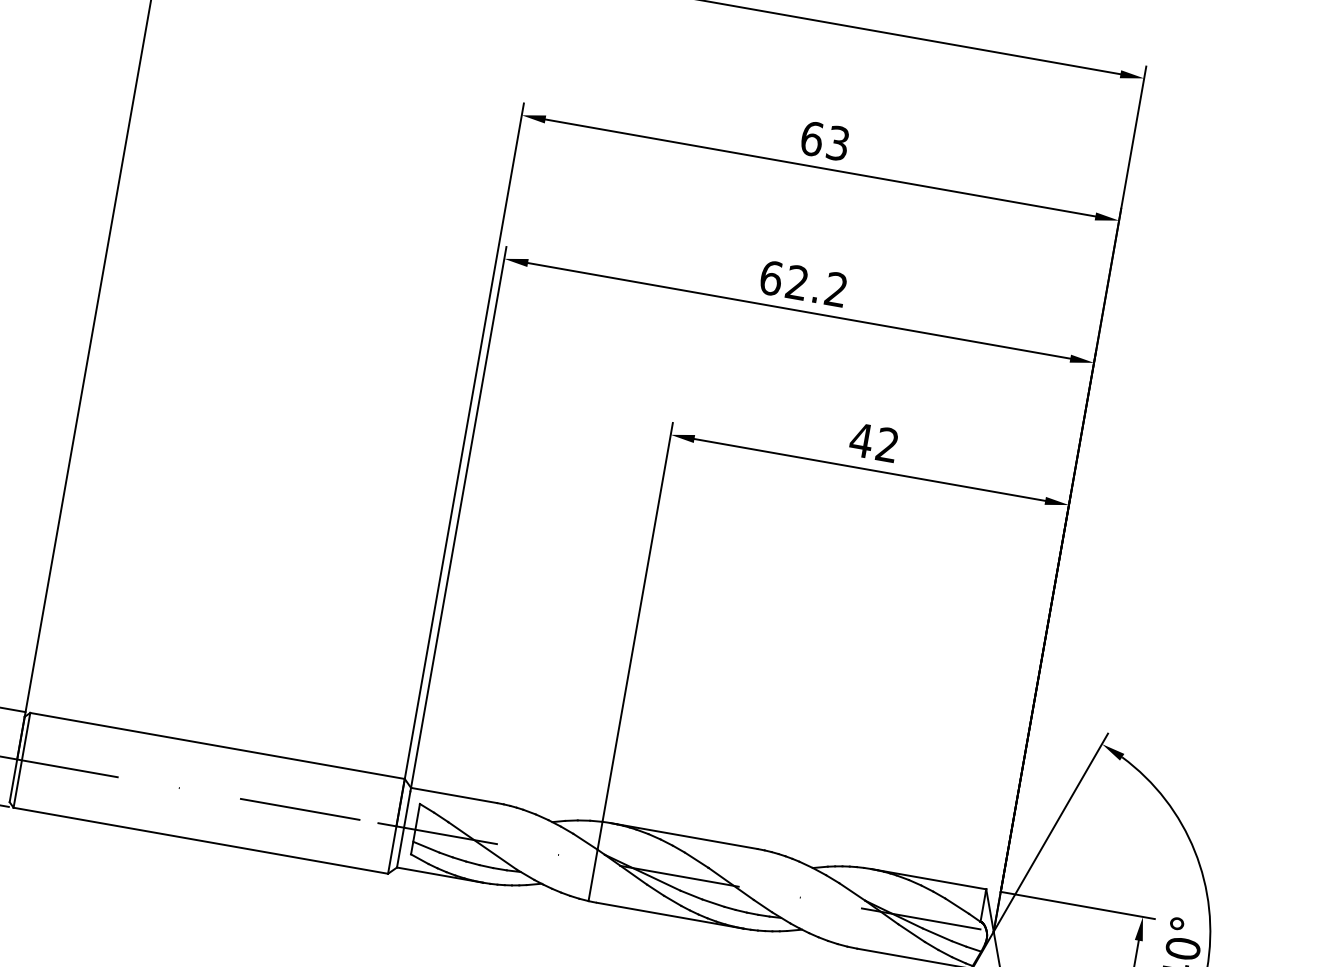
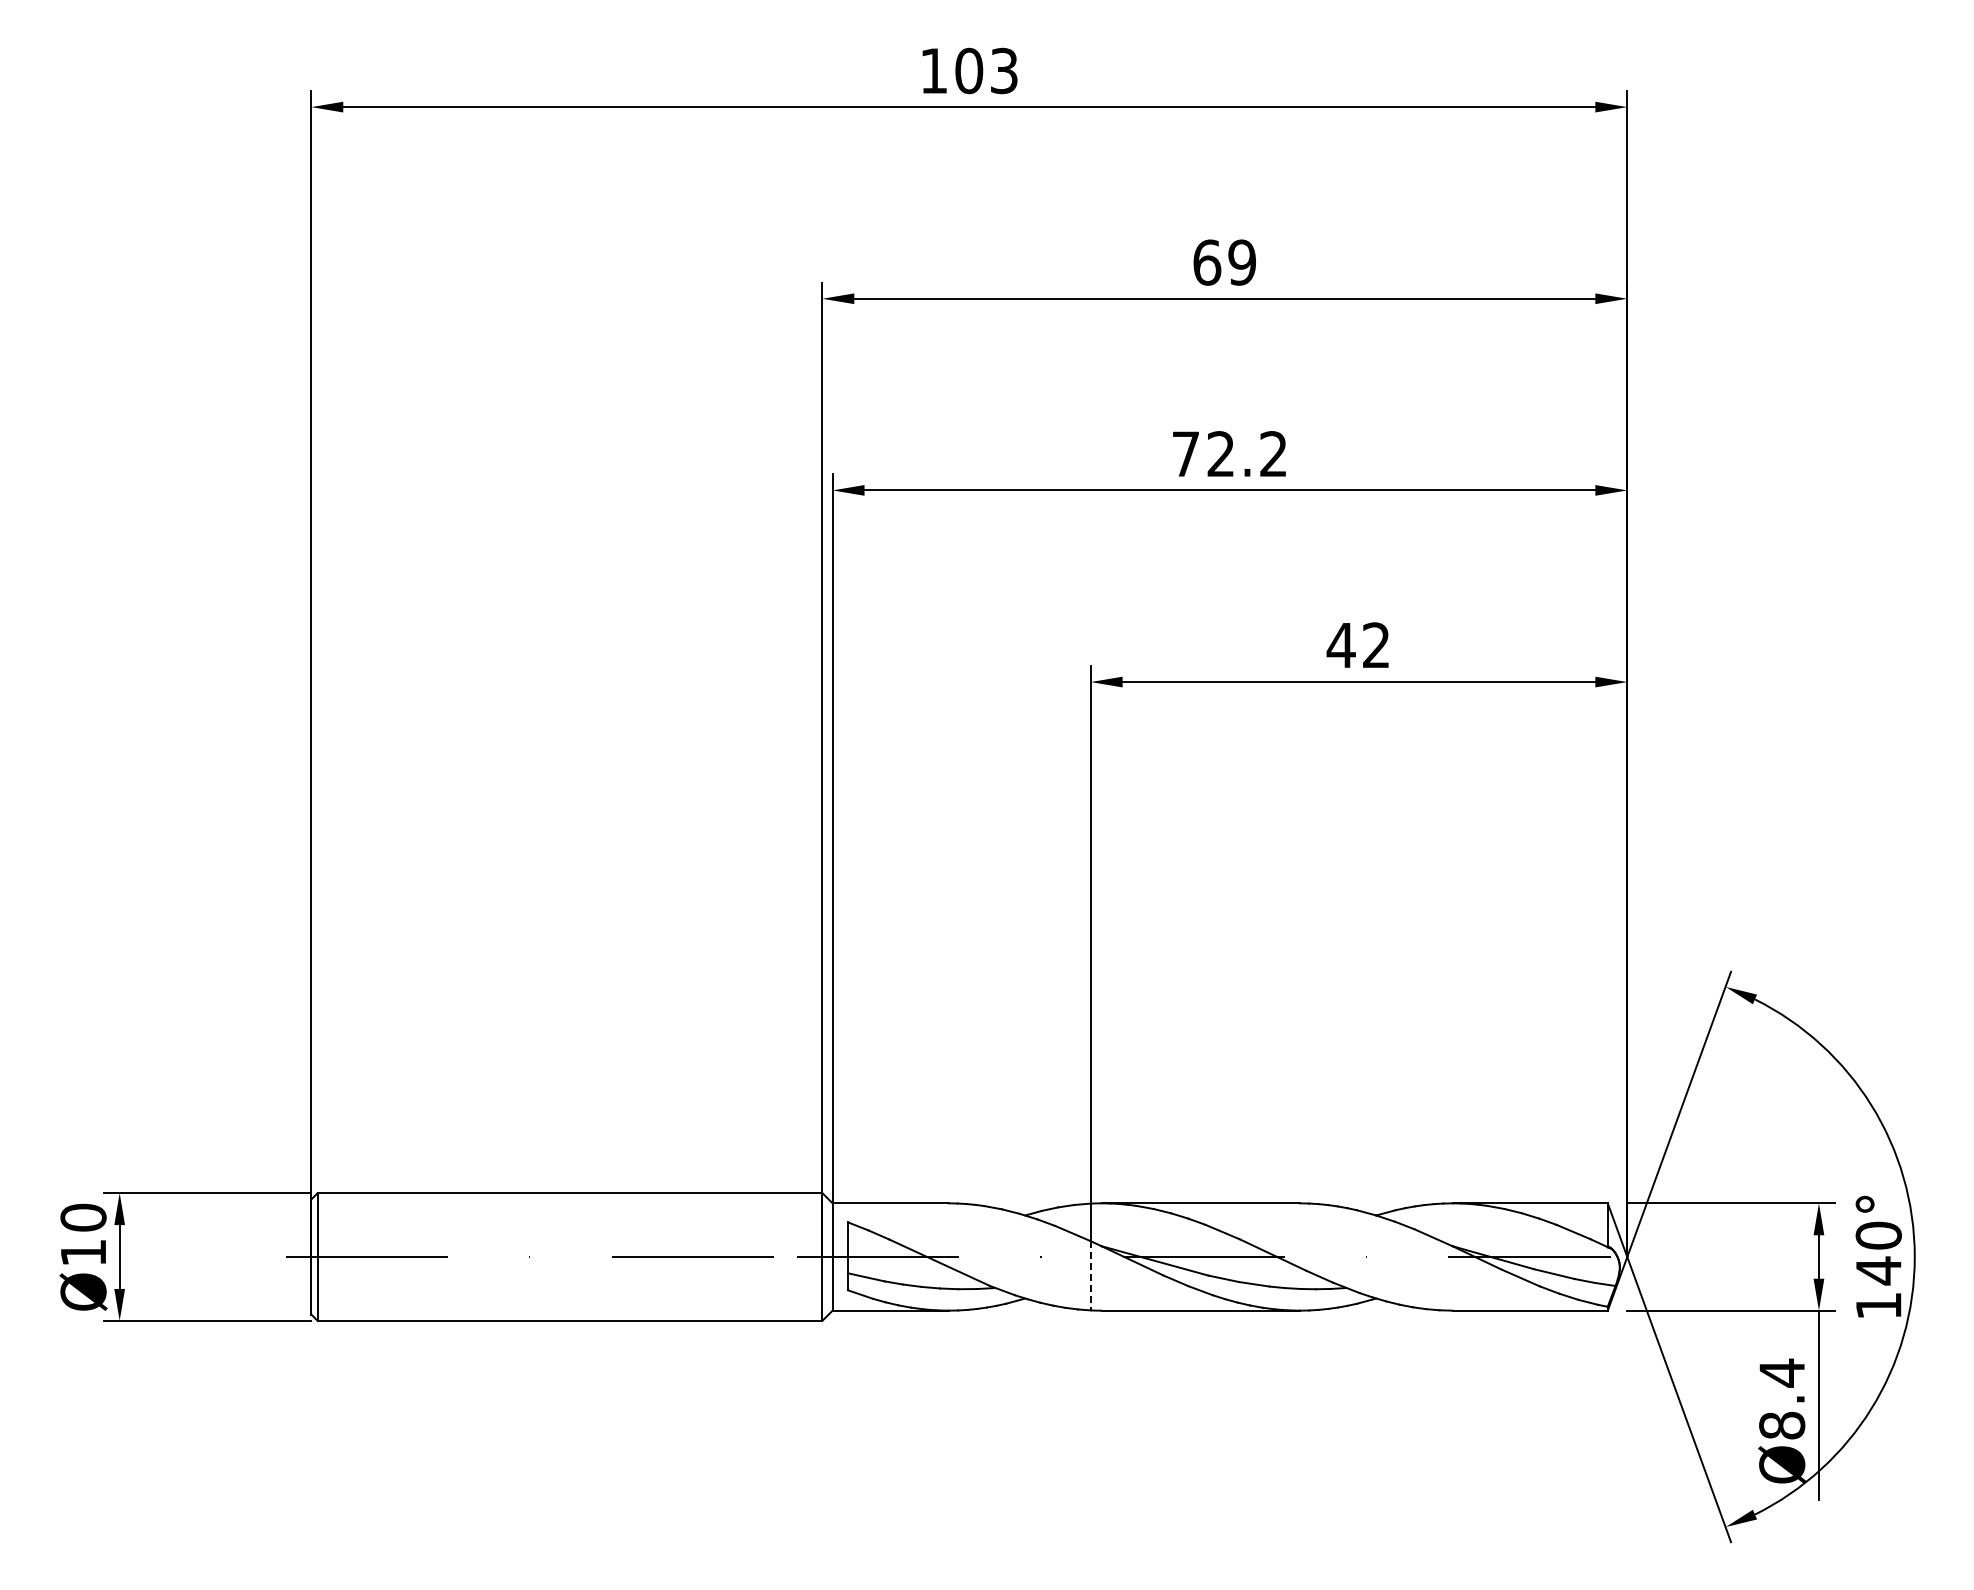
text: (837, 143) -> (1241, 262), 63 -> 69
text: (771, 278) -> (1186, 454), 62.2 -> 72.2
line: (592, 875) -> (1090, 1275), solid -> dashed

